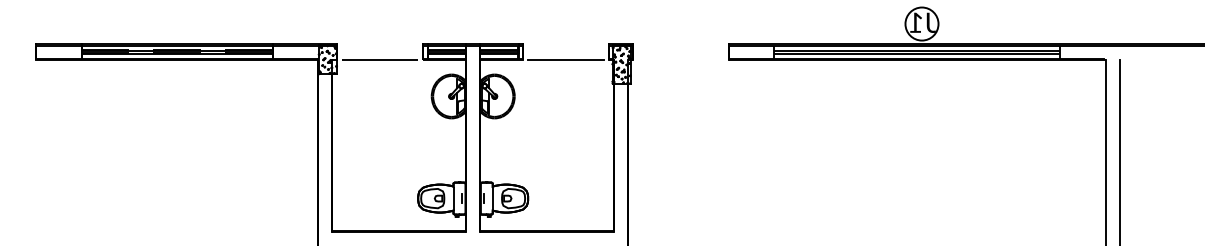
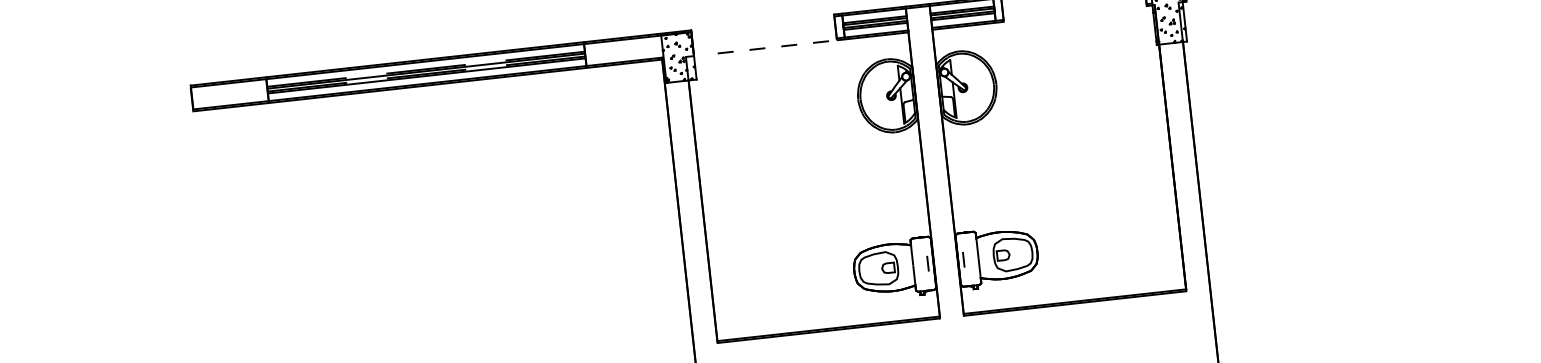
line: (379, 59) -> (764, 47), solid -> dashed
line: (566, 59) -> (1075, 13), removed

